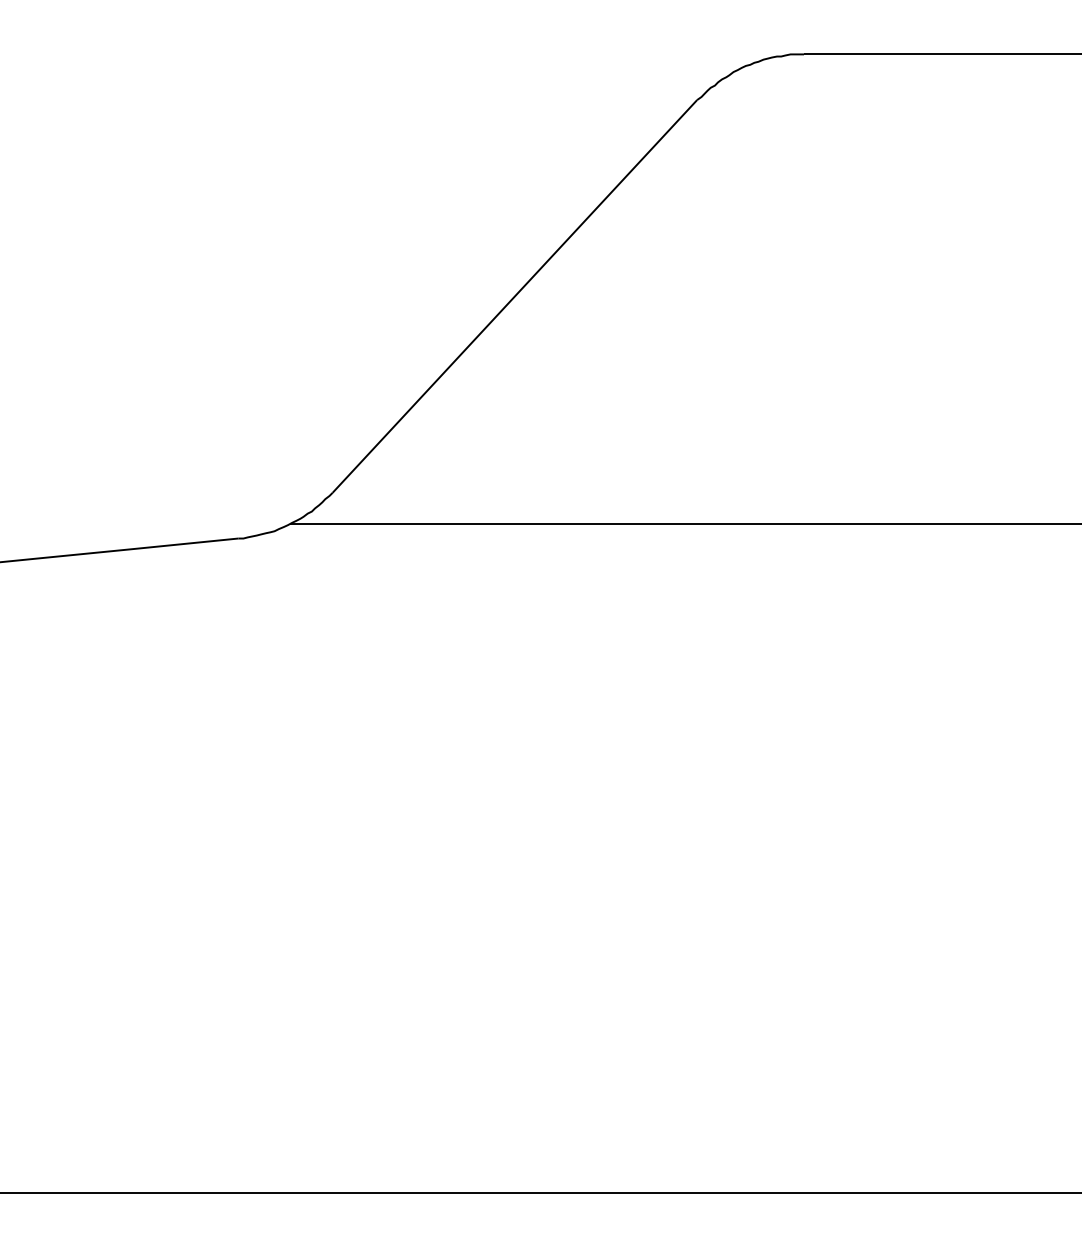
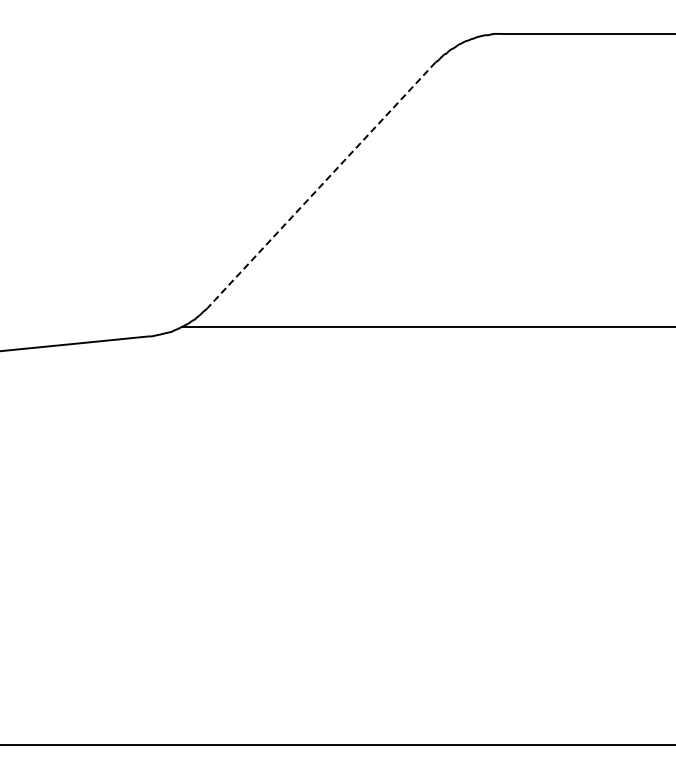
line: (514, 297) -> (321, 185), solid -> dashed

